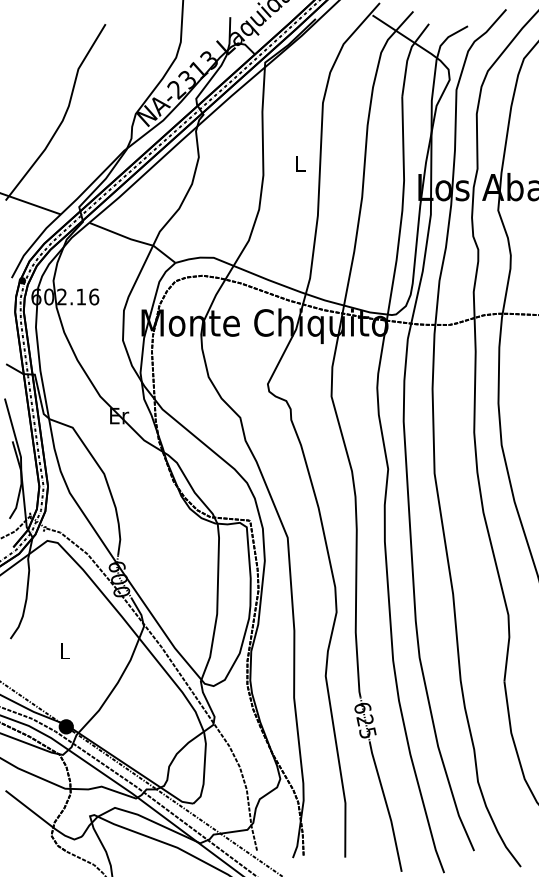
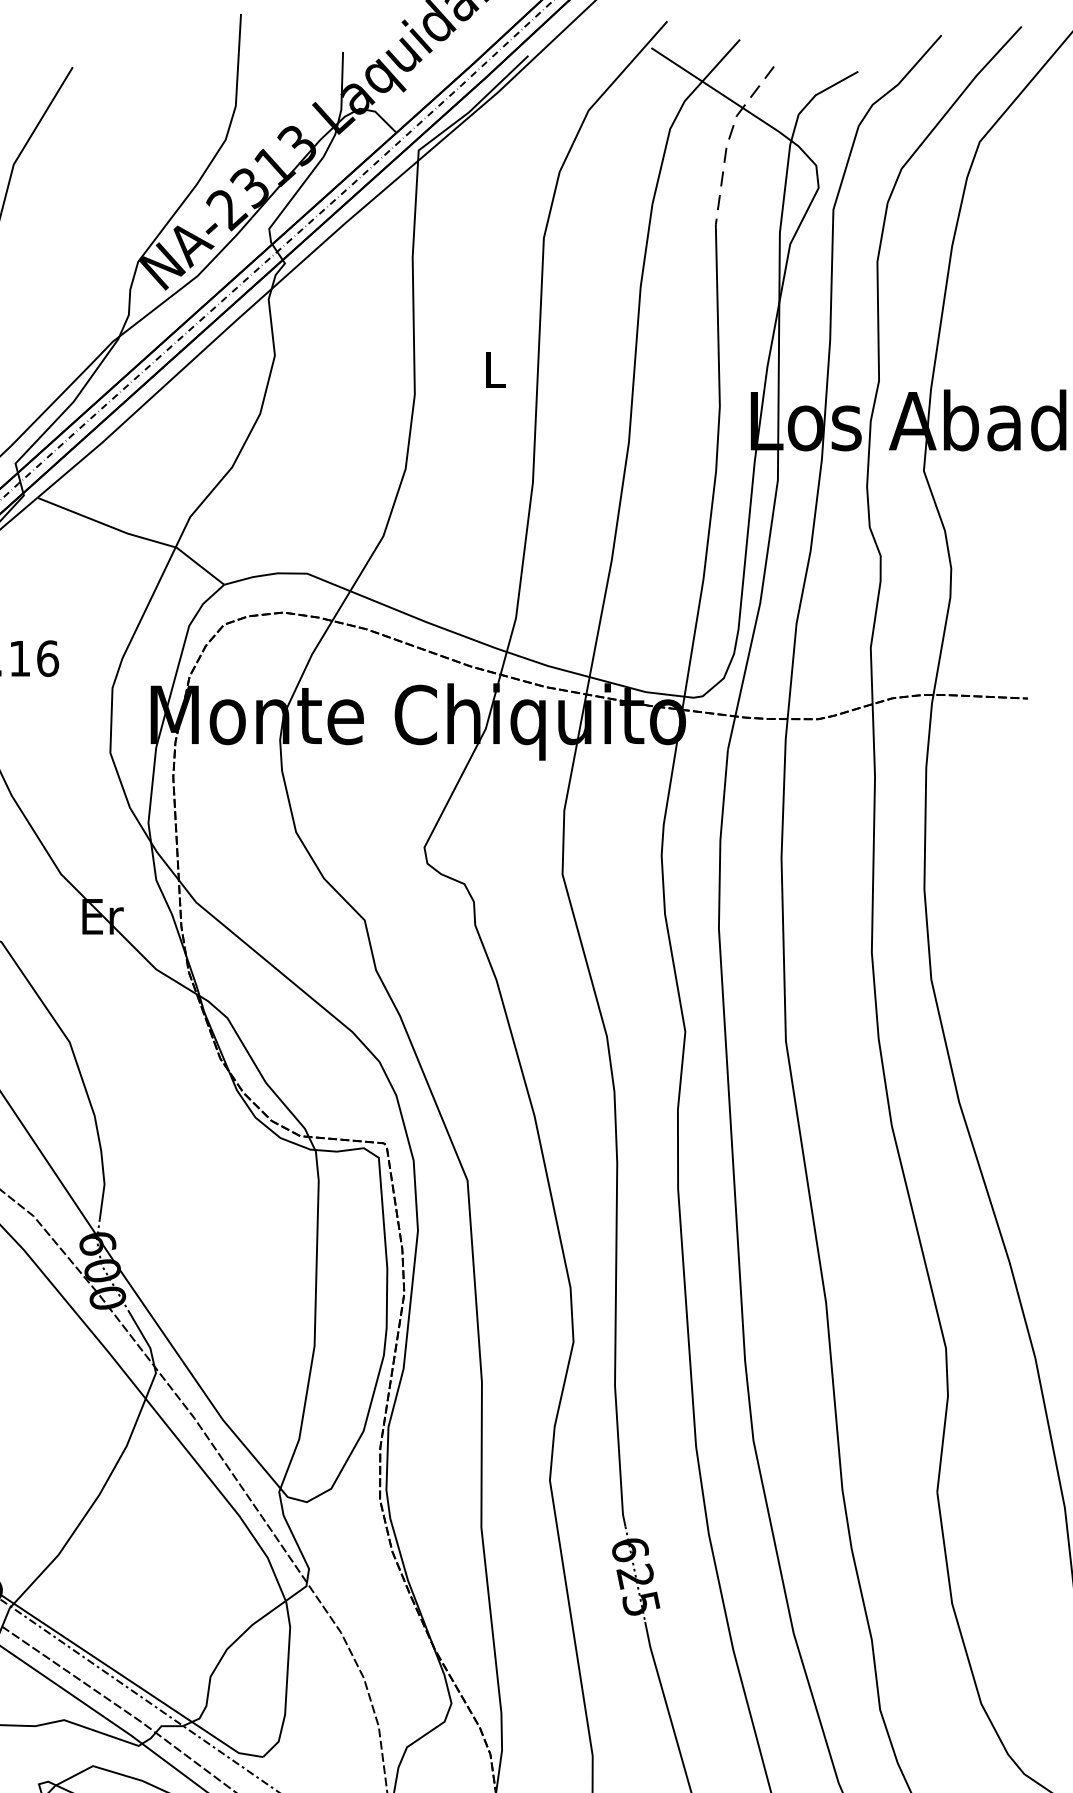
line: (408, 58) -> (729, 141), solid -> dashed

